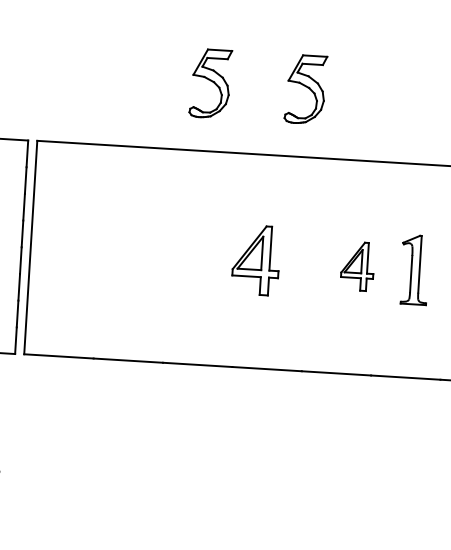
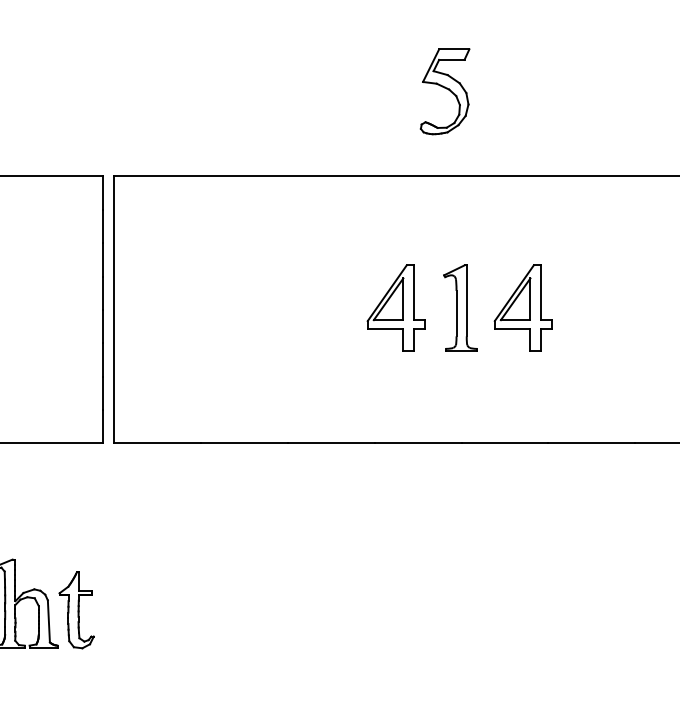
part: (210, 83) -> (325, 91), removed
part: (357, 265) -> (522, 307), size x1.43
part: (414, 269) -> (460, 307), moved

